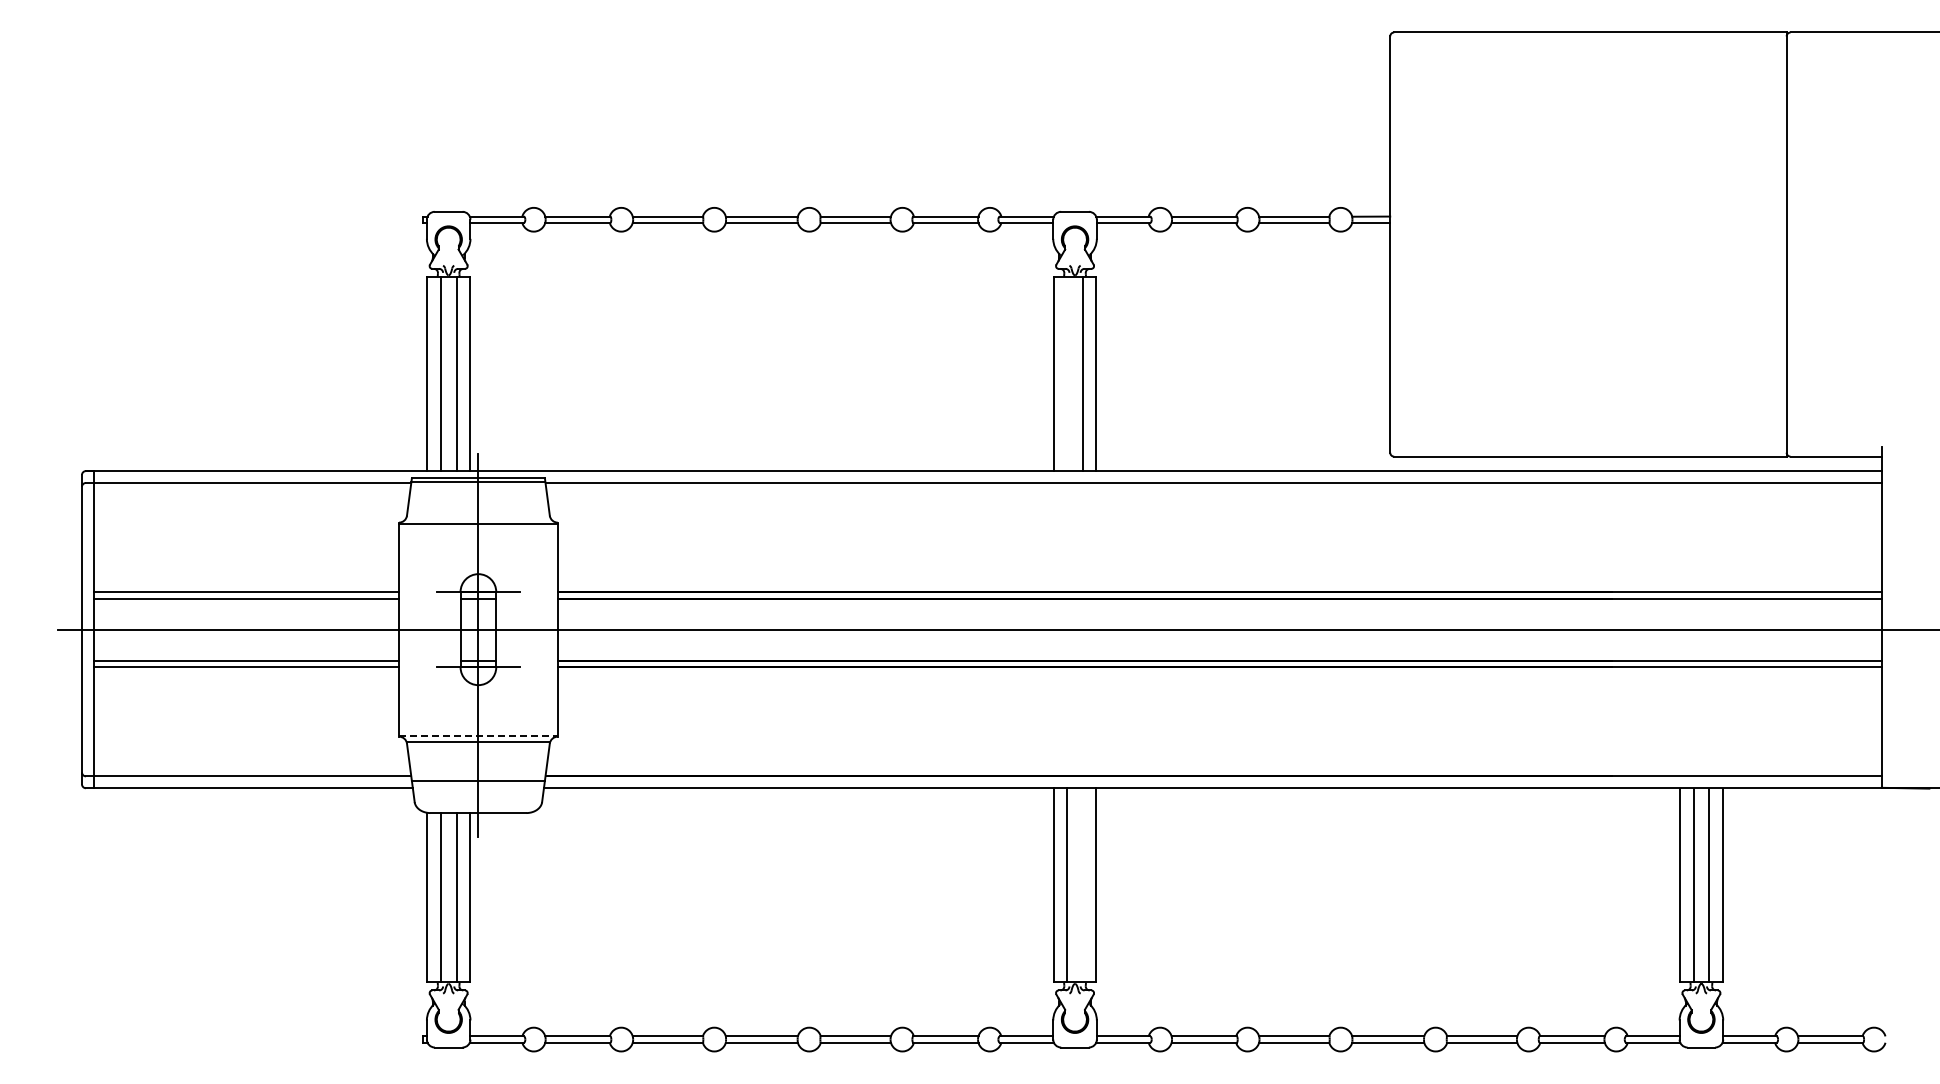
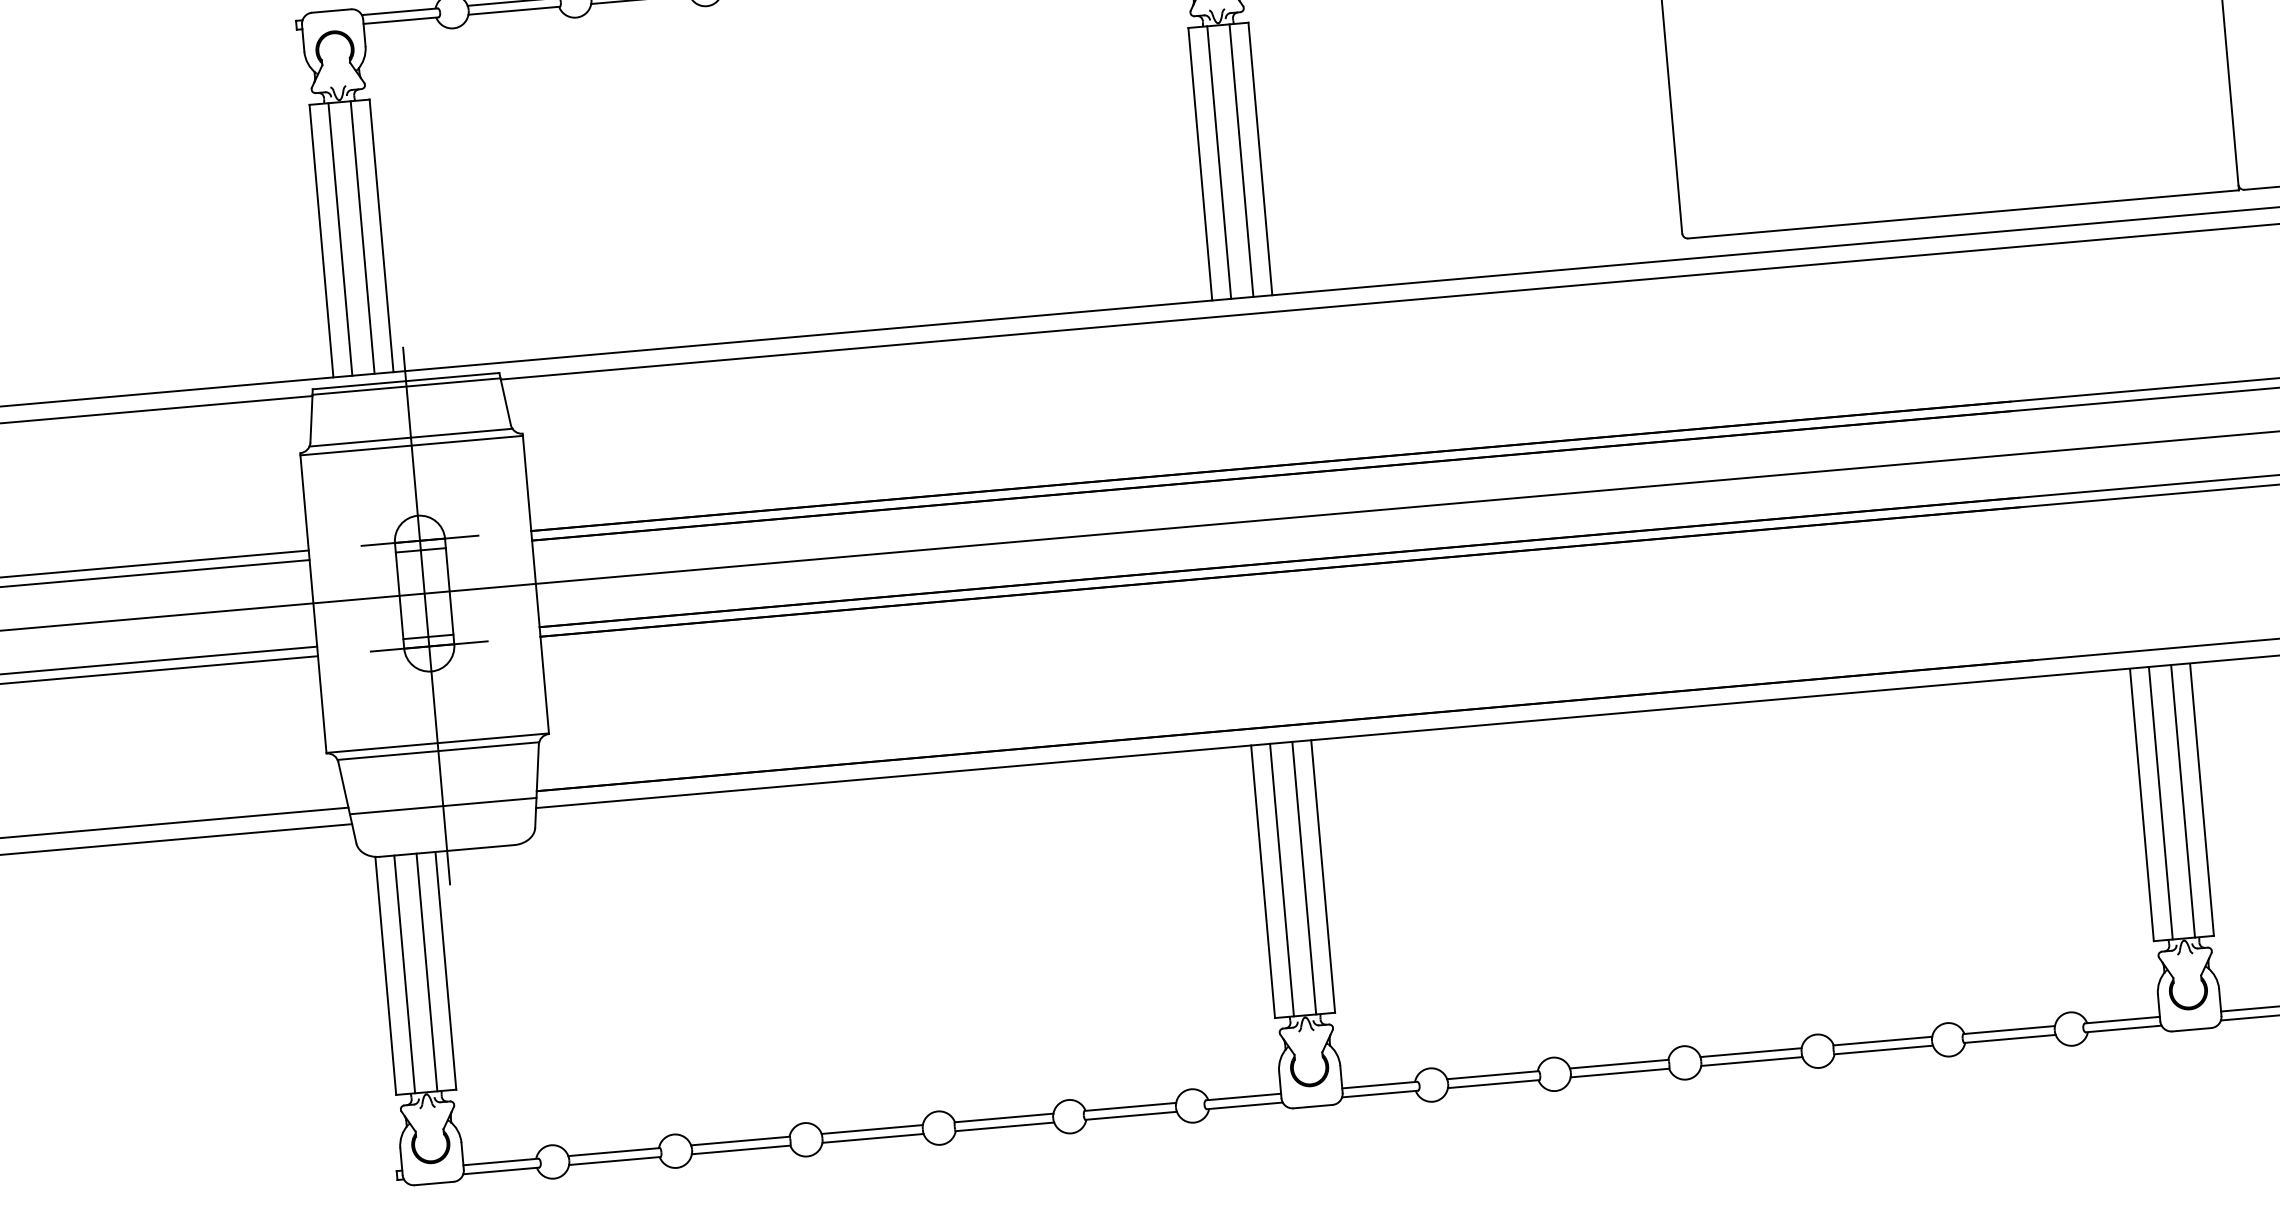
line: (1067, 373) -> (1219, 161), added
line: (478, 518) -> (411, 437), added
line: (478, 736) -> (437, 743), dashed -> solid
line: (1082, 885) -> (1303, 878), added

